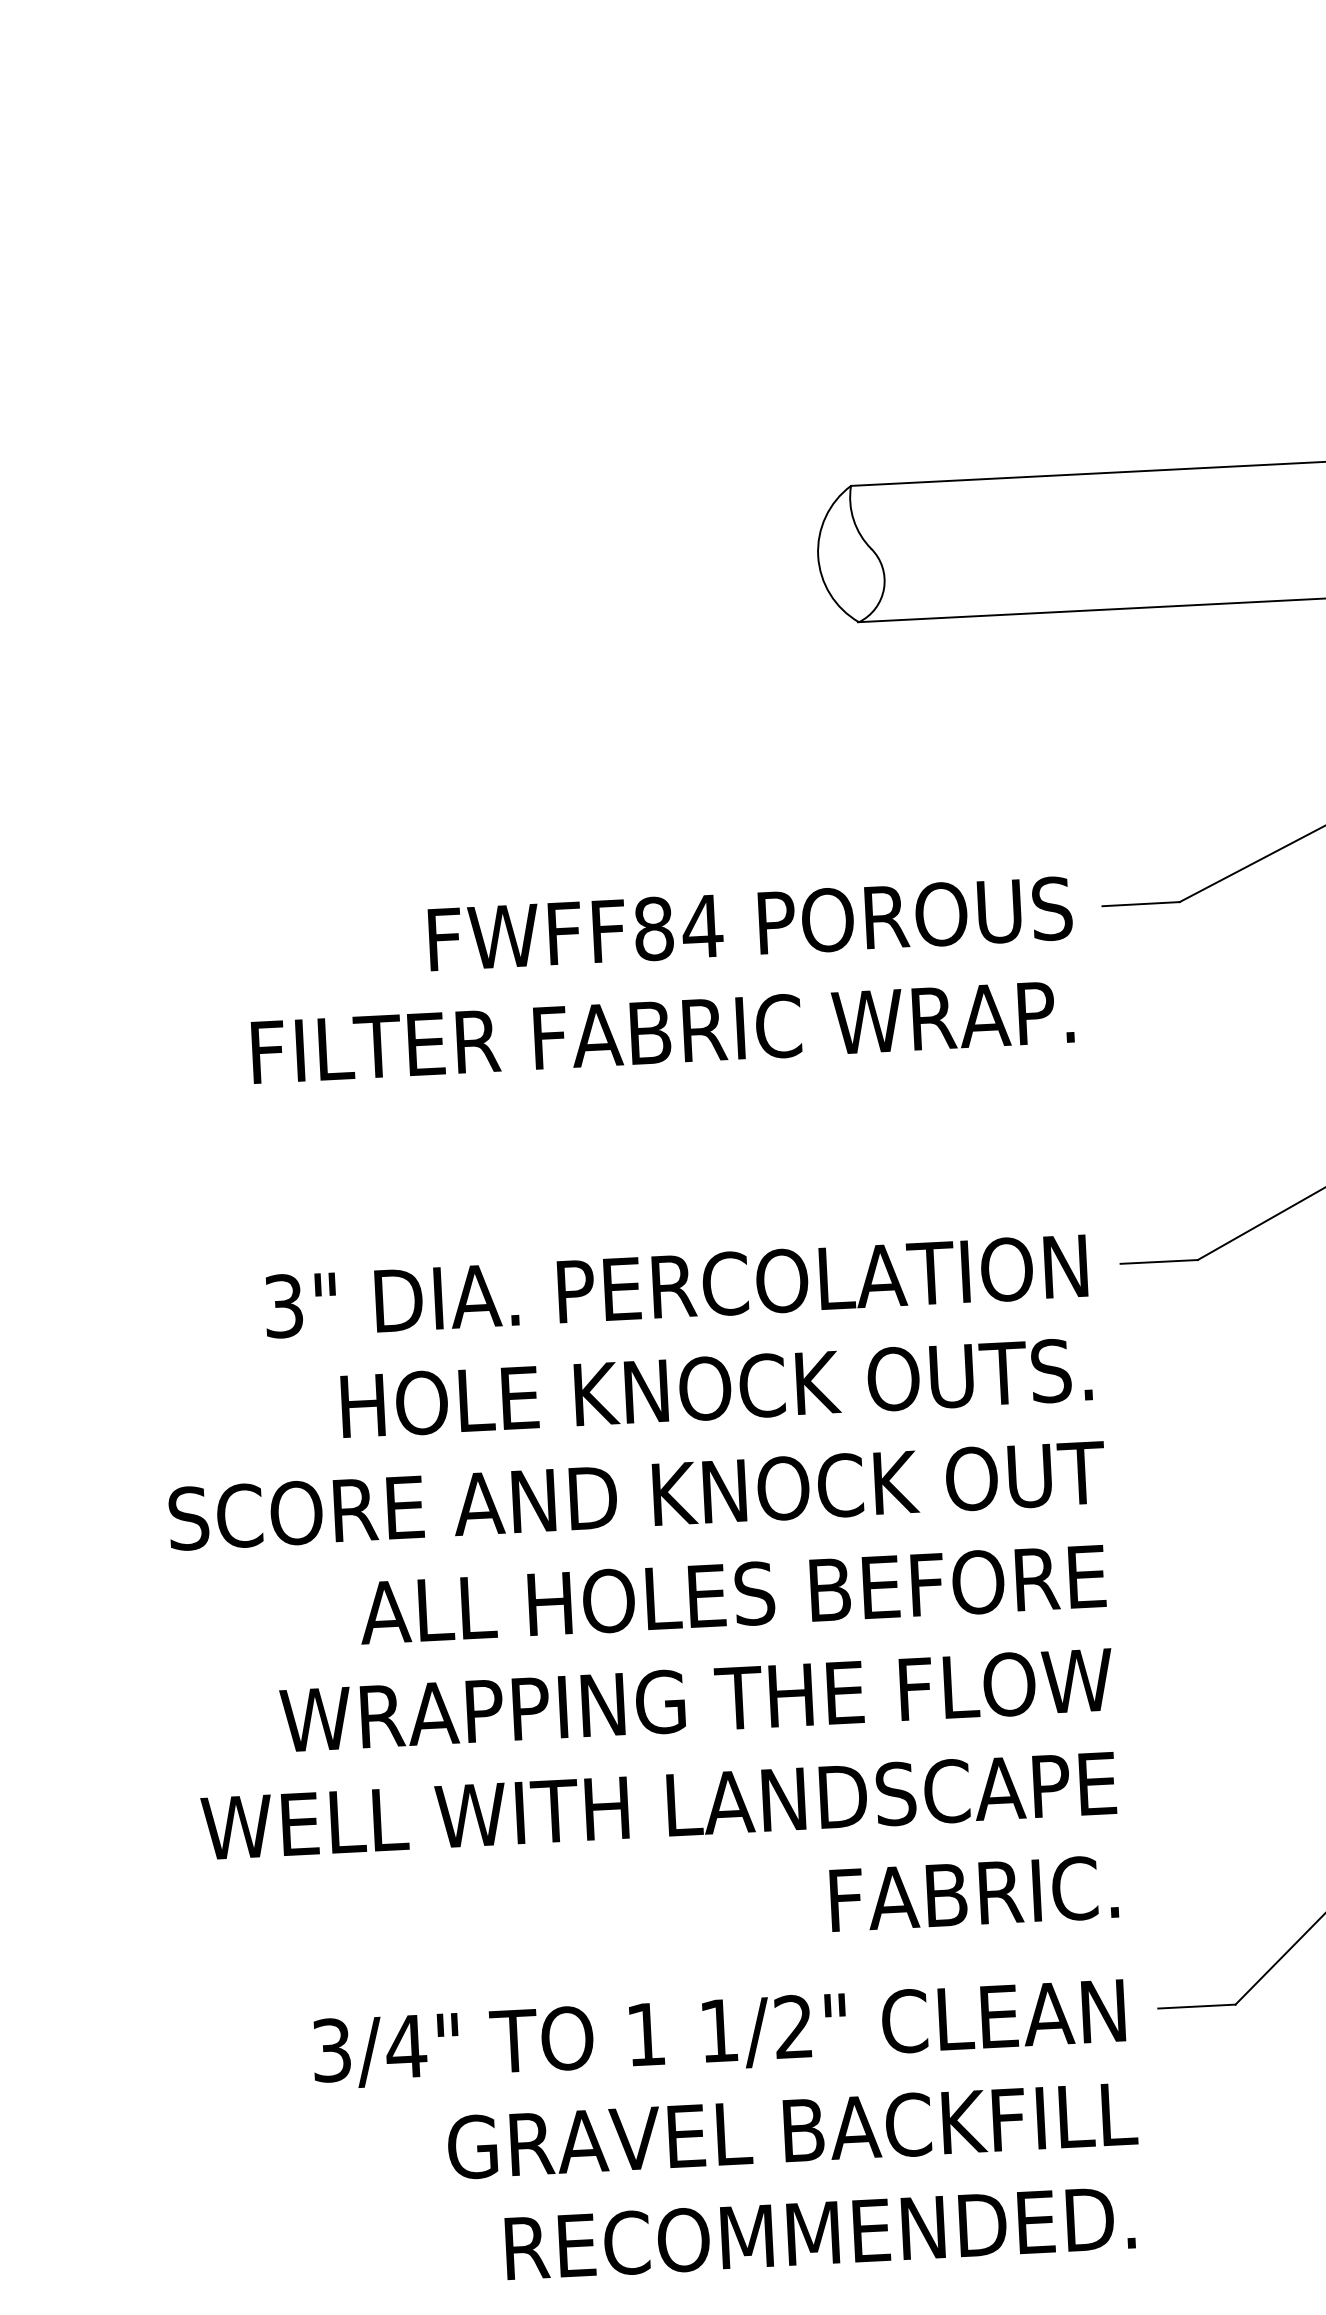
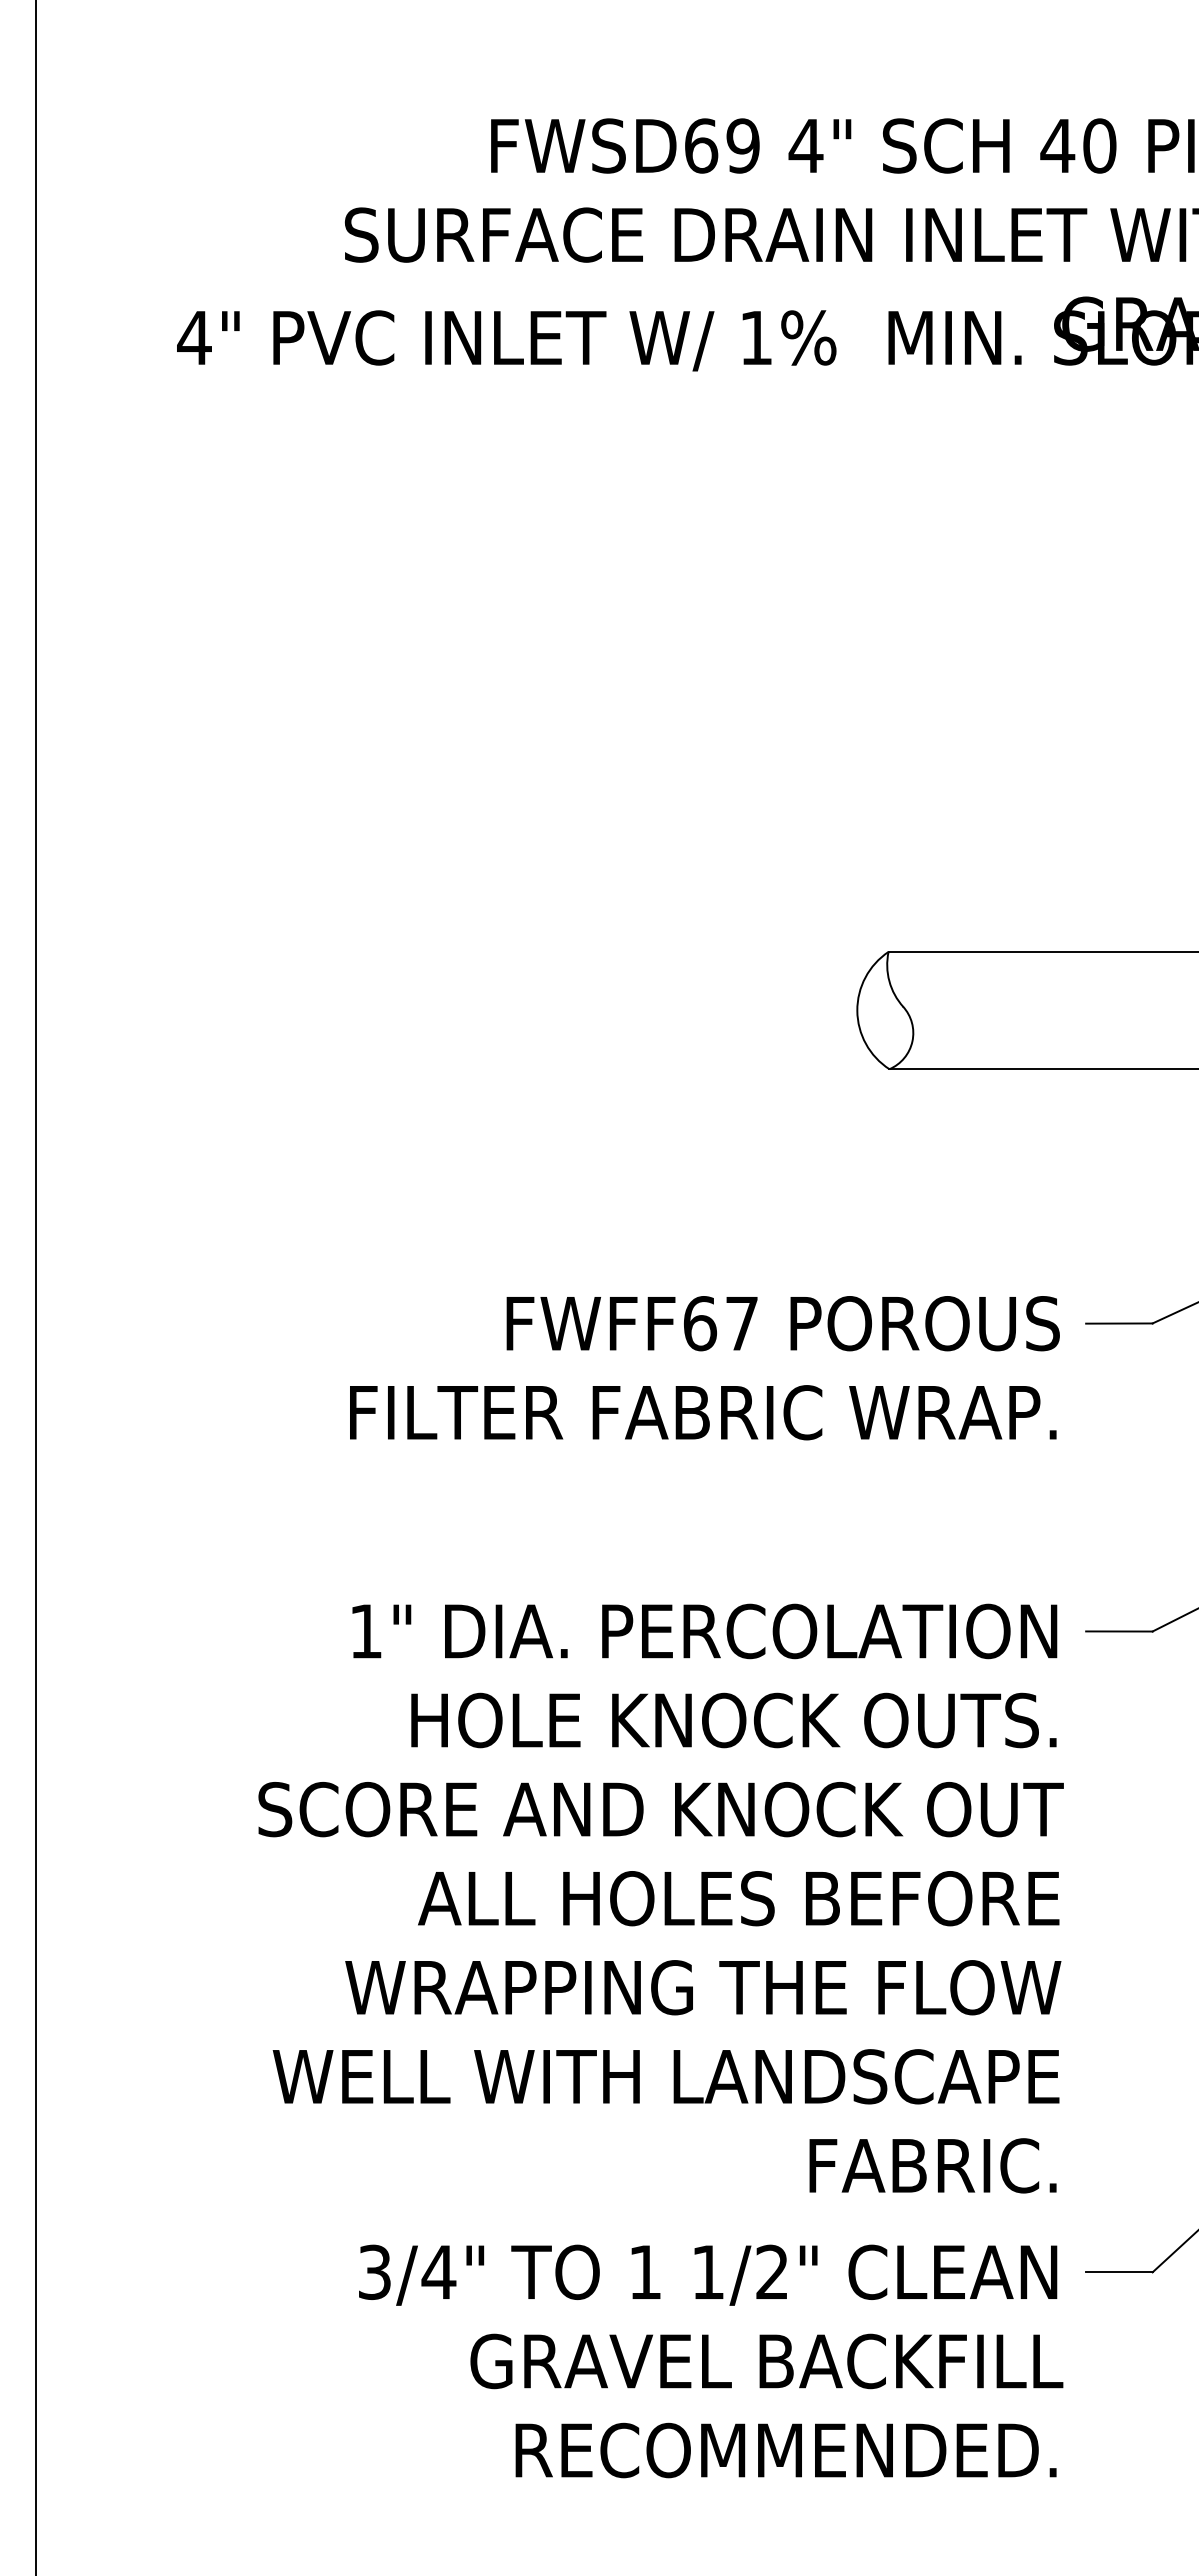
text: (678, 927) -> (721, 1323), FWFF84 -> FWFF67
text: (283, 1306) -> (365, 1631), 3" -> 1"

